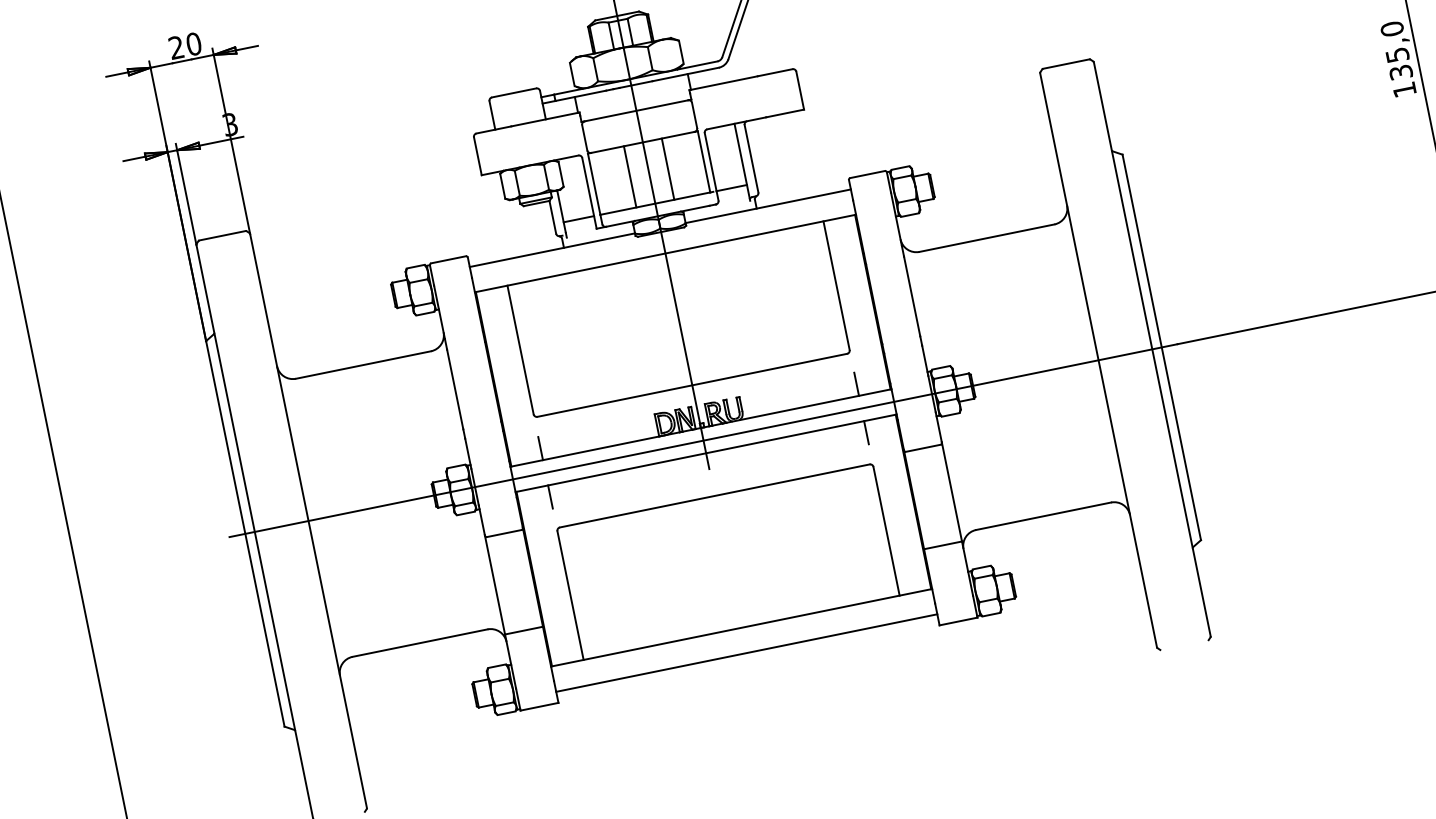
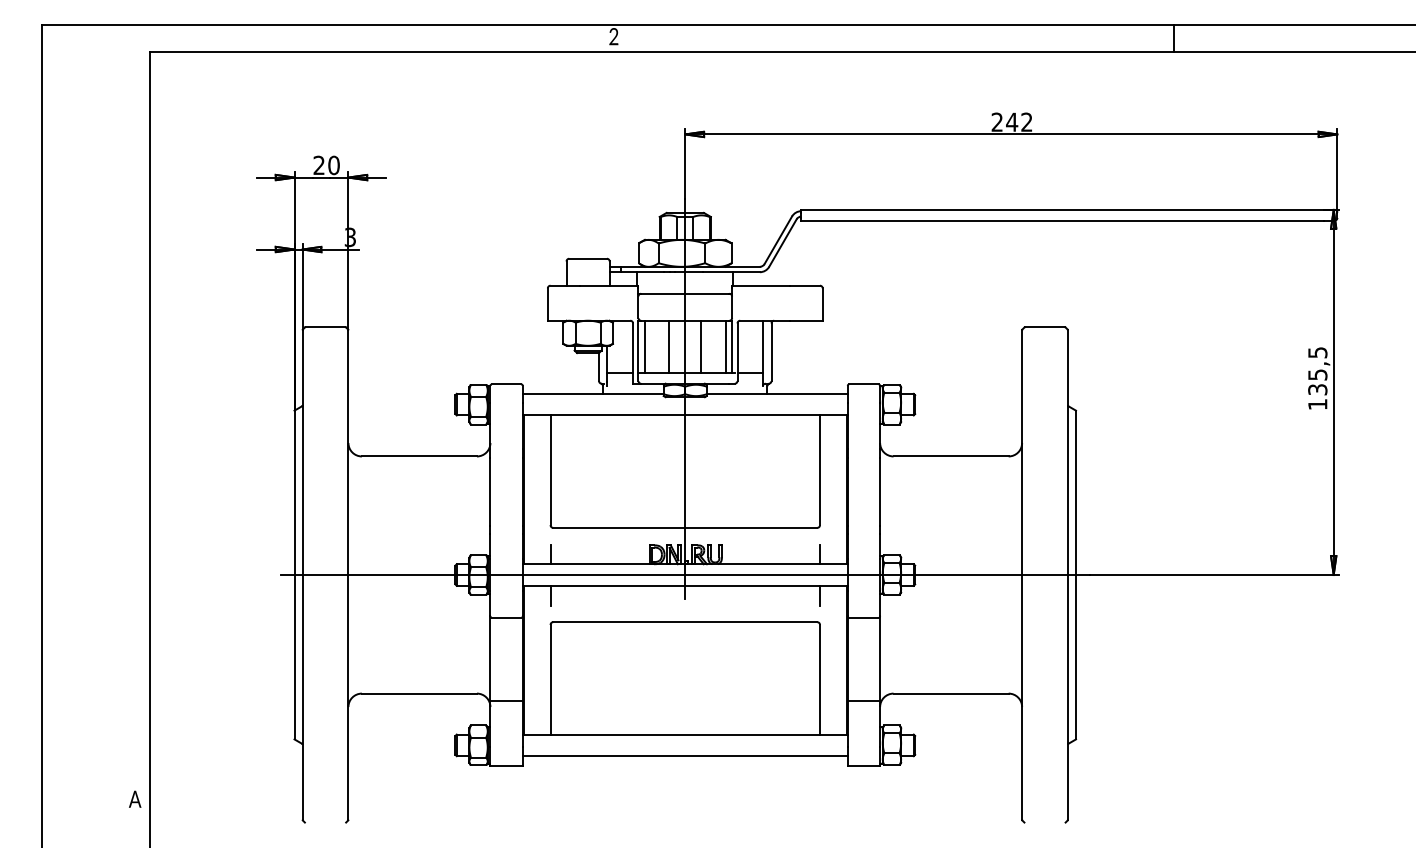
text: (1391, 28) -> (1317, 352), 135,0 -> 135,5
line: (696, 163) -> (725, 346), added
line: (601, 182) -> (644, 346), added

